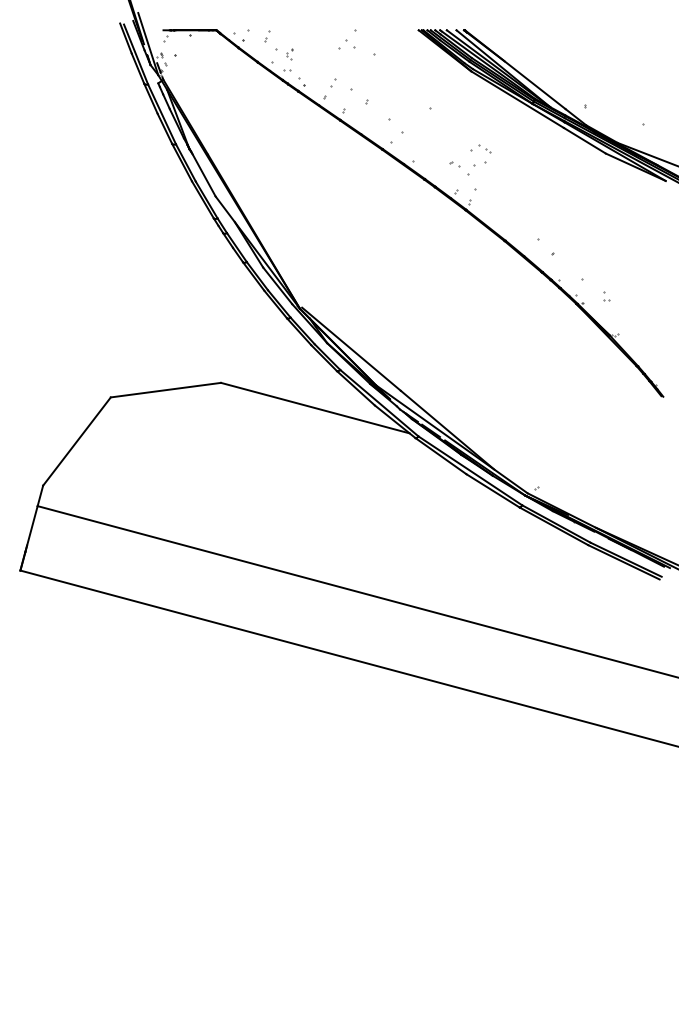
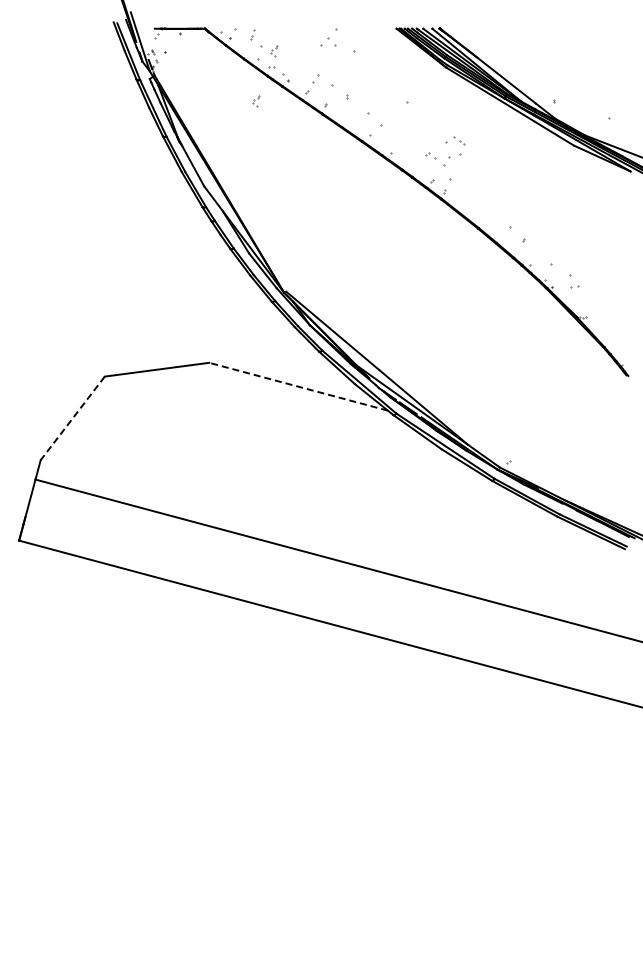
part: (270, 107) -> (256, 101), added
part: (606, 297) -> (574, 281), size x1.6
line: (315, 407) -> (298, 386), solid -> dashed
line: (76, 441) -> (72, 418), solid -> dashed

